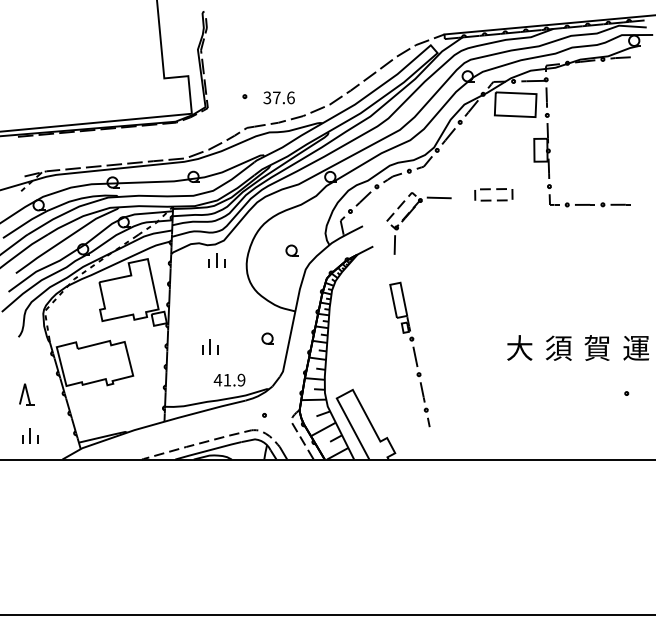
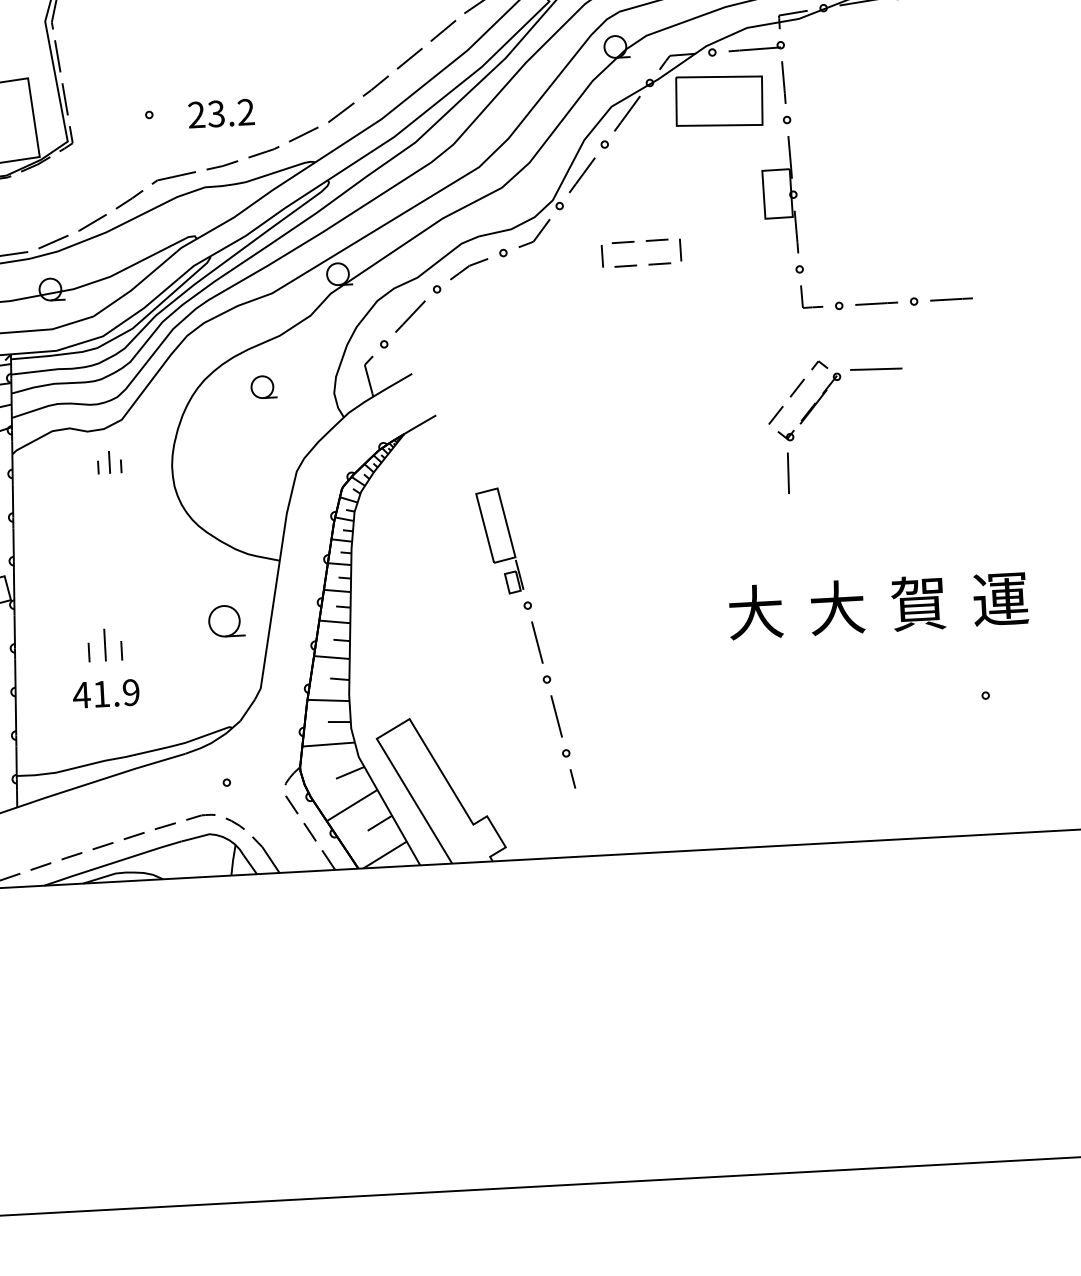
text: (278, 97) -> (220, 112), 37.6 -> 23.2
part: (493, 194) -> (640, 252), moved
part: (409, 214) -> (815, 407), moved
part: (291, 250) -> (262, 386), moved
part: (216, 260) -> (108, 462), size x0.7
part: (267, 338) -> (224, 620), size x1.4
text: (558, 347) -> (837, 606), 須 -> 大
text: (229, 379) -> (105, 692), moved

